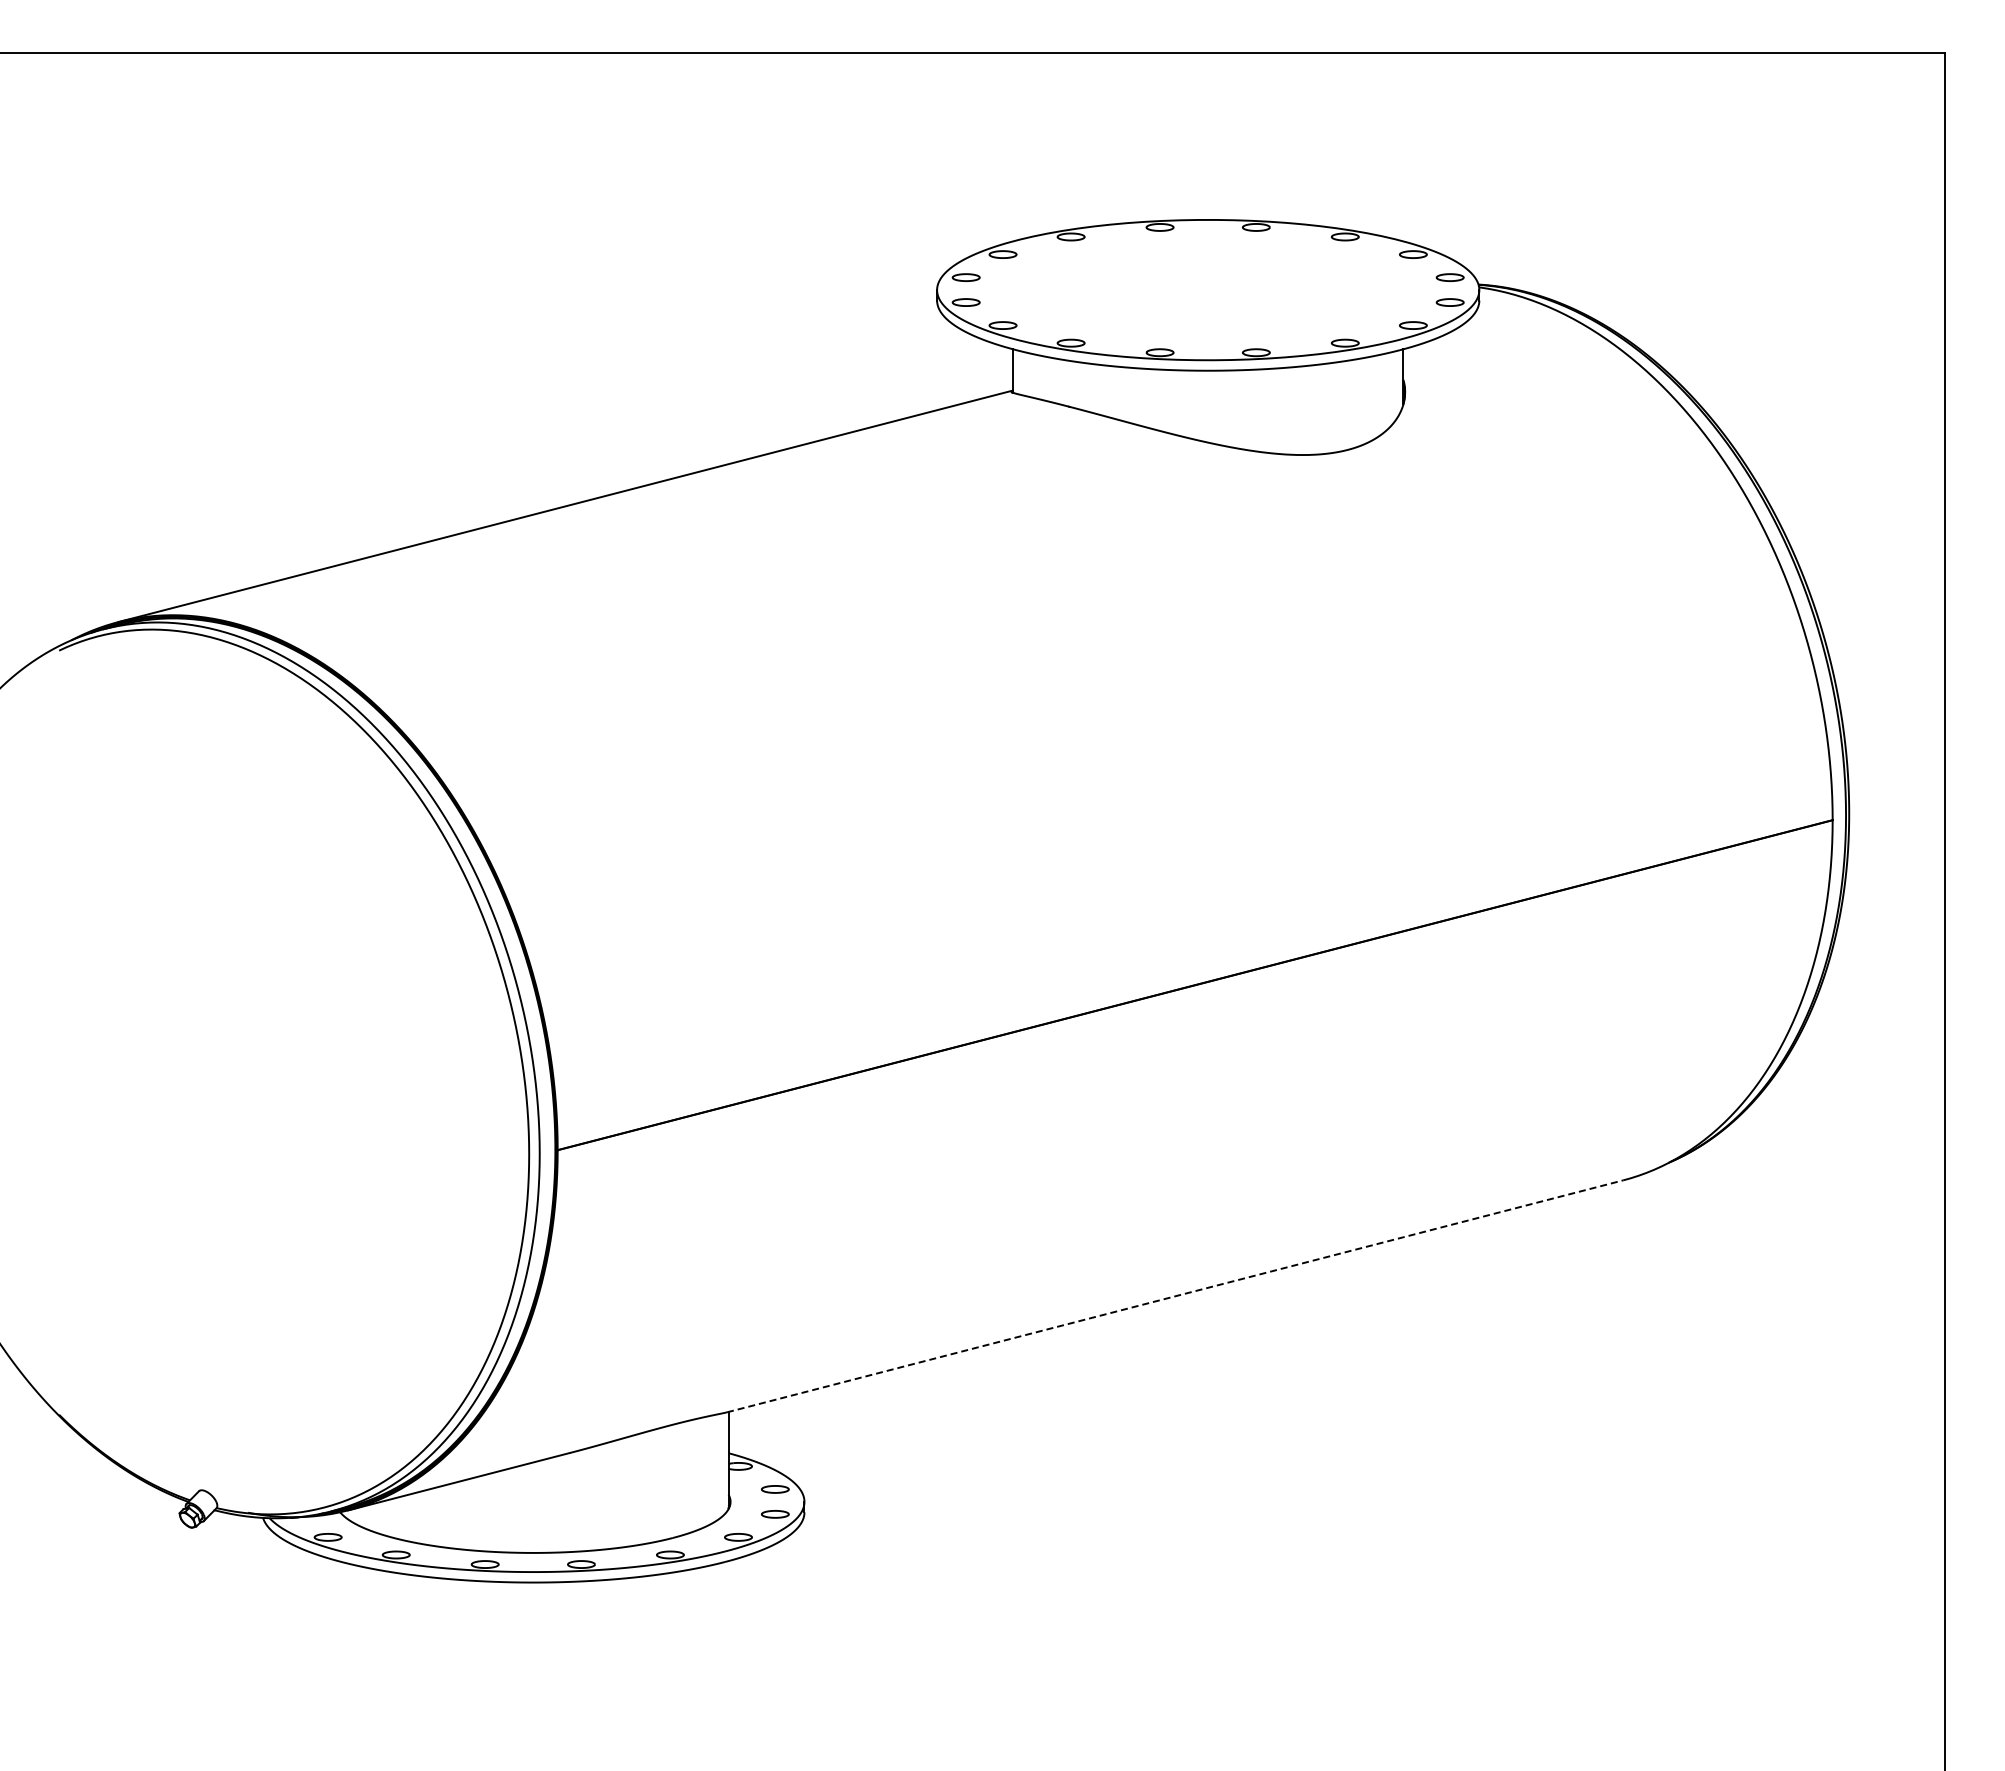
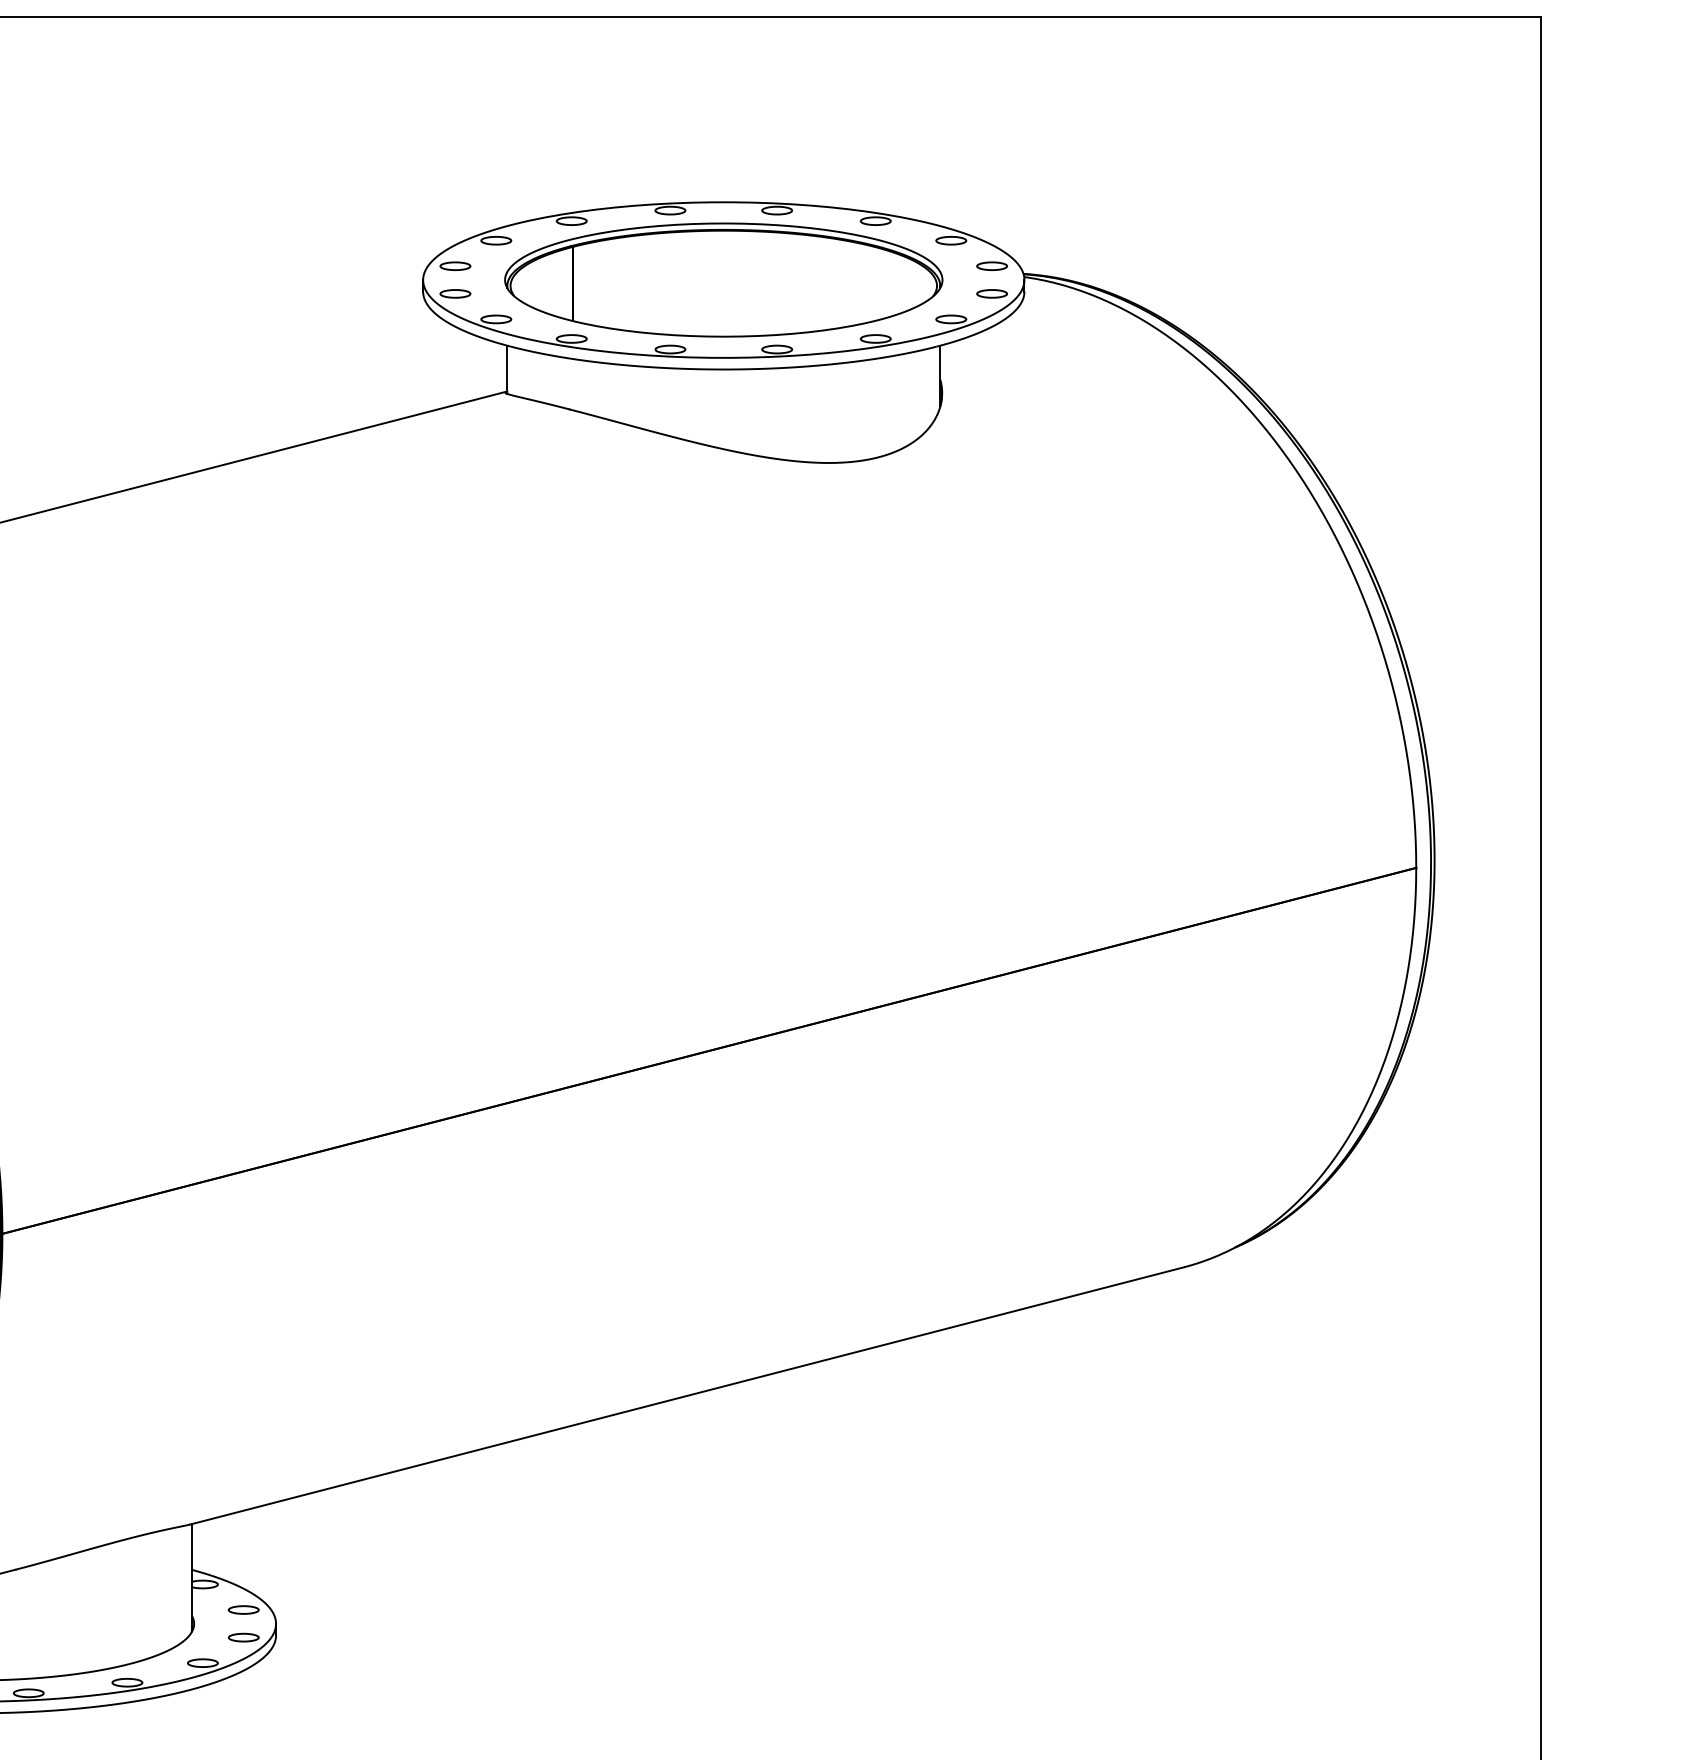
part: (1208, 289) -> (724, 279), added
line: (1175, 1296) -> (687, 1396), dashed -> solid

